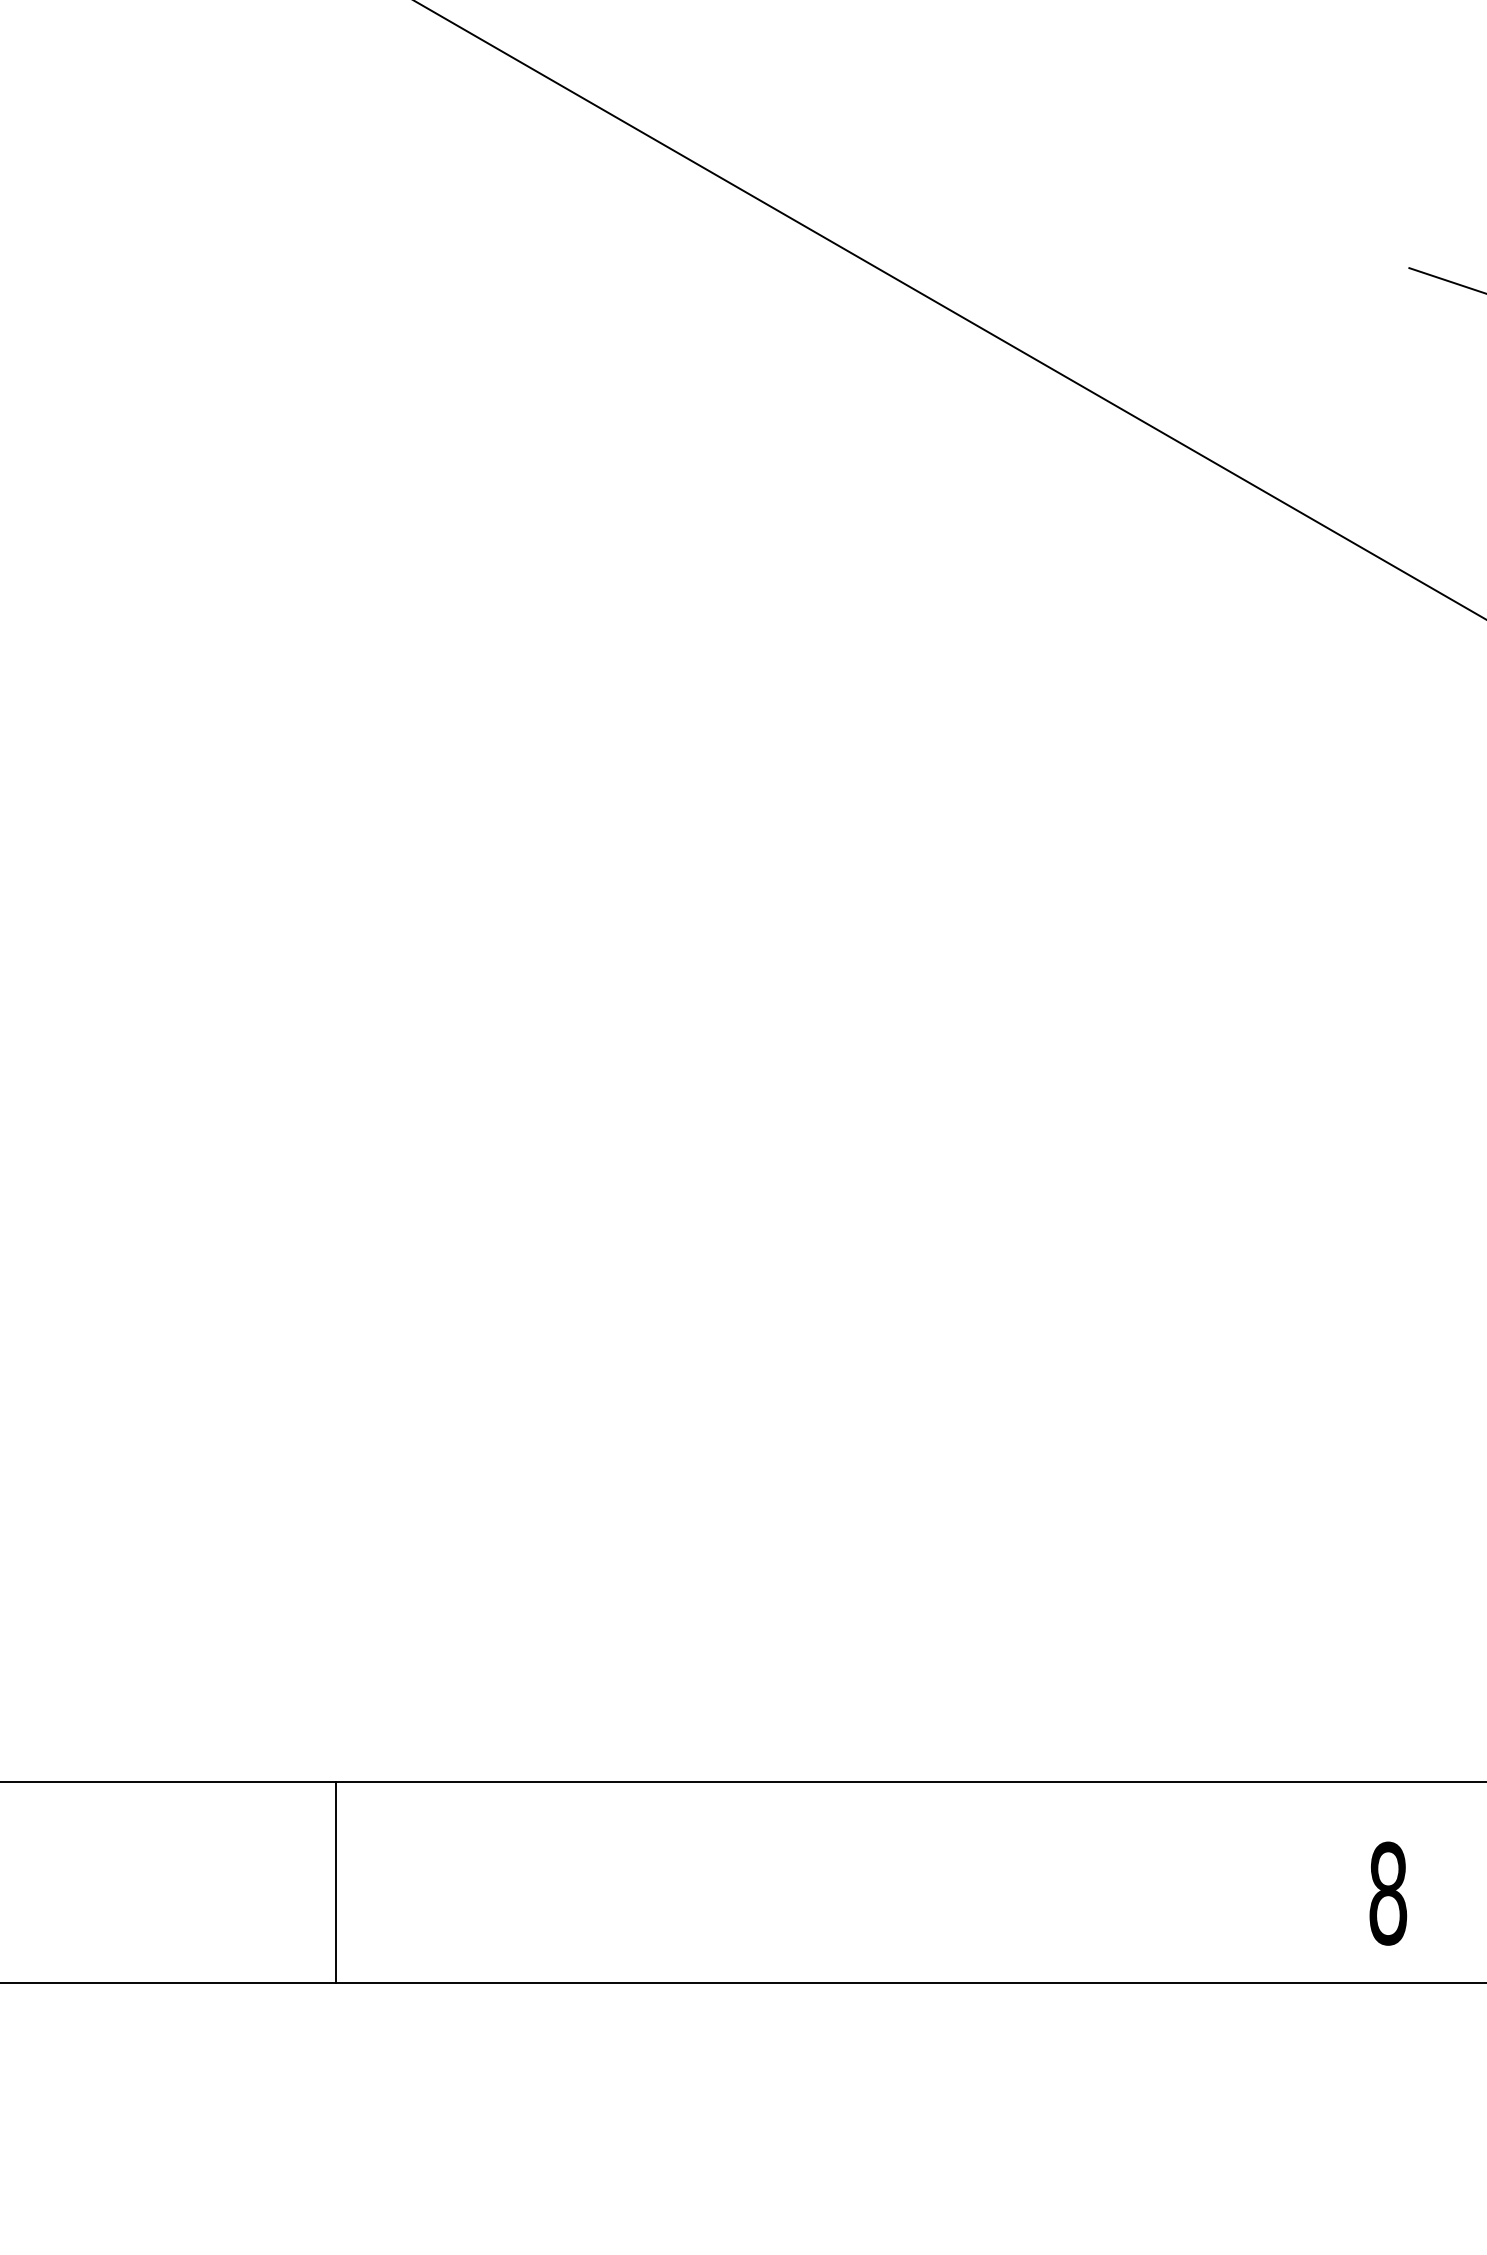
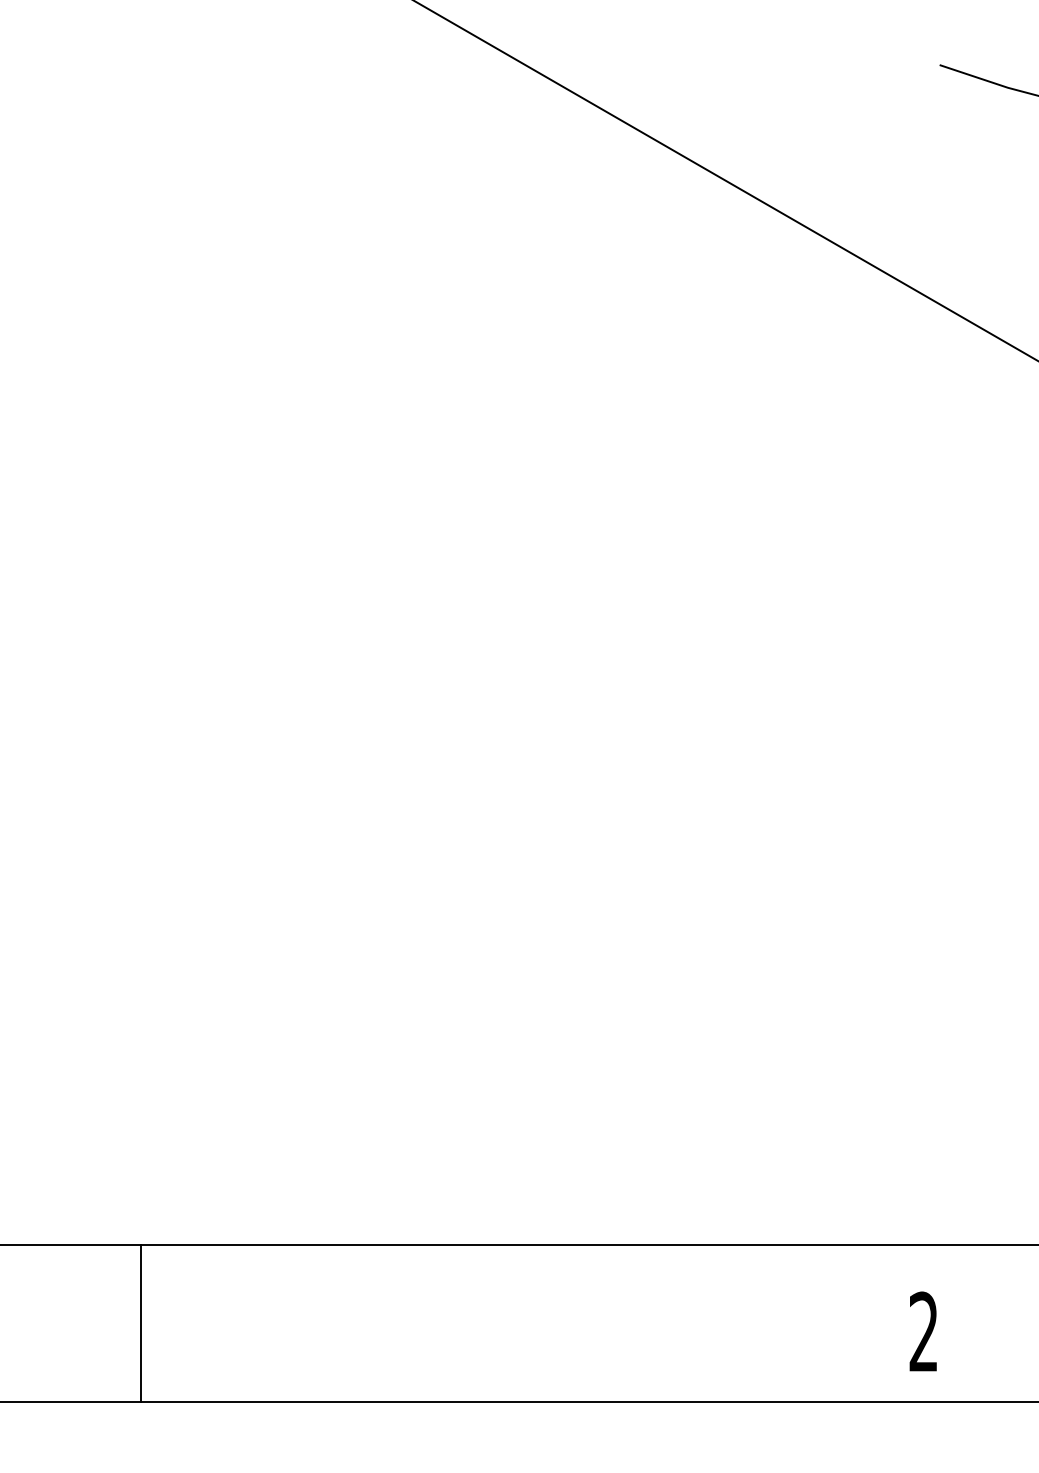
line: (335, 1882) -> (140, 1323), moved
text: (1388, 1893) -> (924, 1331), 8 -> 2

